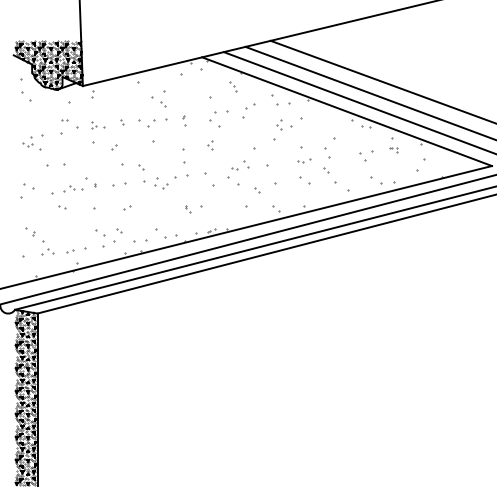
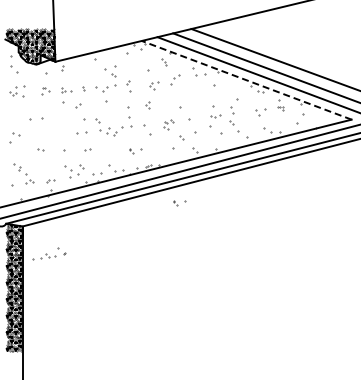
line: (346, 111) -> (246, 80), solid -> dashed
part: (218, 118) -> (153, 85), size x0.6
part: (183, 121) -> (128, 87), size x1.6
part: (69, 125) -> (45, 90), size x0.6
part: (283, 129) -> (200, 93), removed
part: (33, 142) -> (17, 91), moved
part: (239, 172) -> (168, 124), size x0.6
part: (303, 180) -> (215, 130), size x1.6
part: (74, 185) -> (49, 253), moved
part: (76, 250) -> (50, 180), size x0.6
part: (254, 281) -> (179, 203), added

